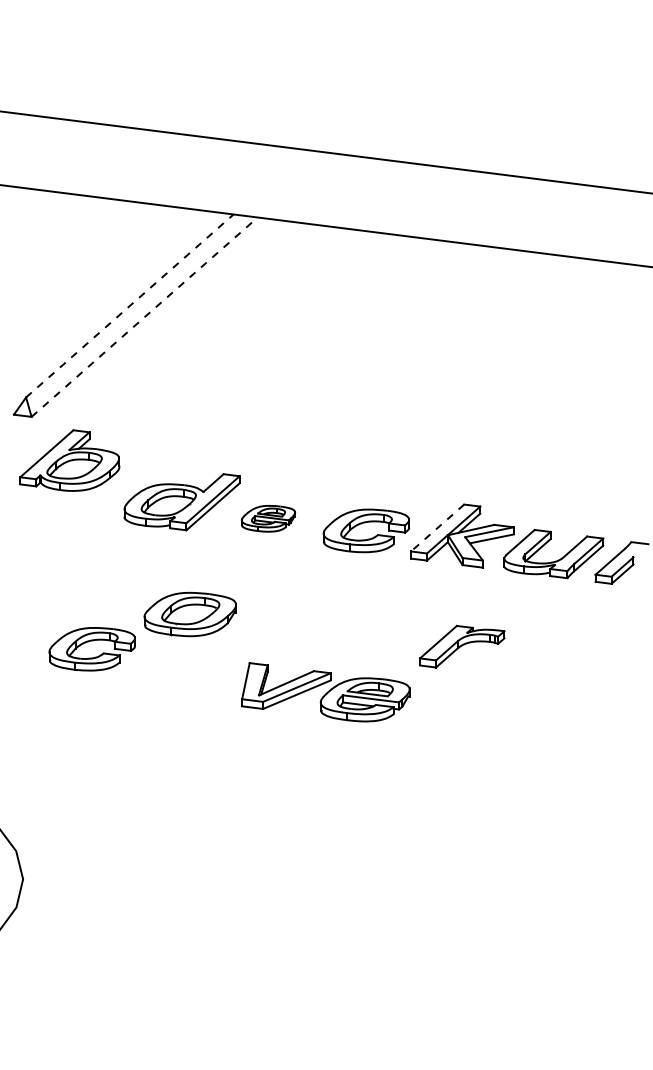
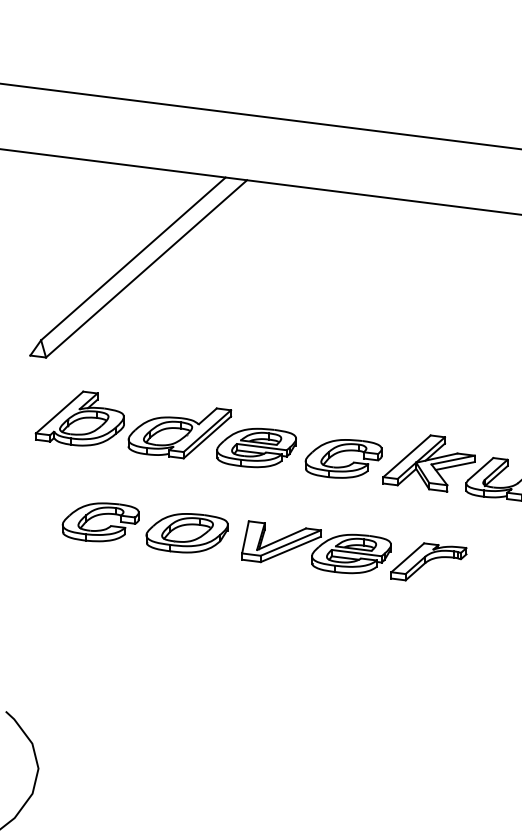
line: (130, 305) -> (133, 258), dashed -> solid
line: (144, 317) -> (146, 269), dashed -> solid
part: (69, 460) -> (79, 418), moved
part: (268, 518) -> (256, 447), size x1.67
line: (437, 528) -> (406, 456), dashed -> solid
part: (88, 642) -> (97, 516), moved
part: (325, 692) -> (316, 547), moved

